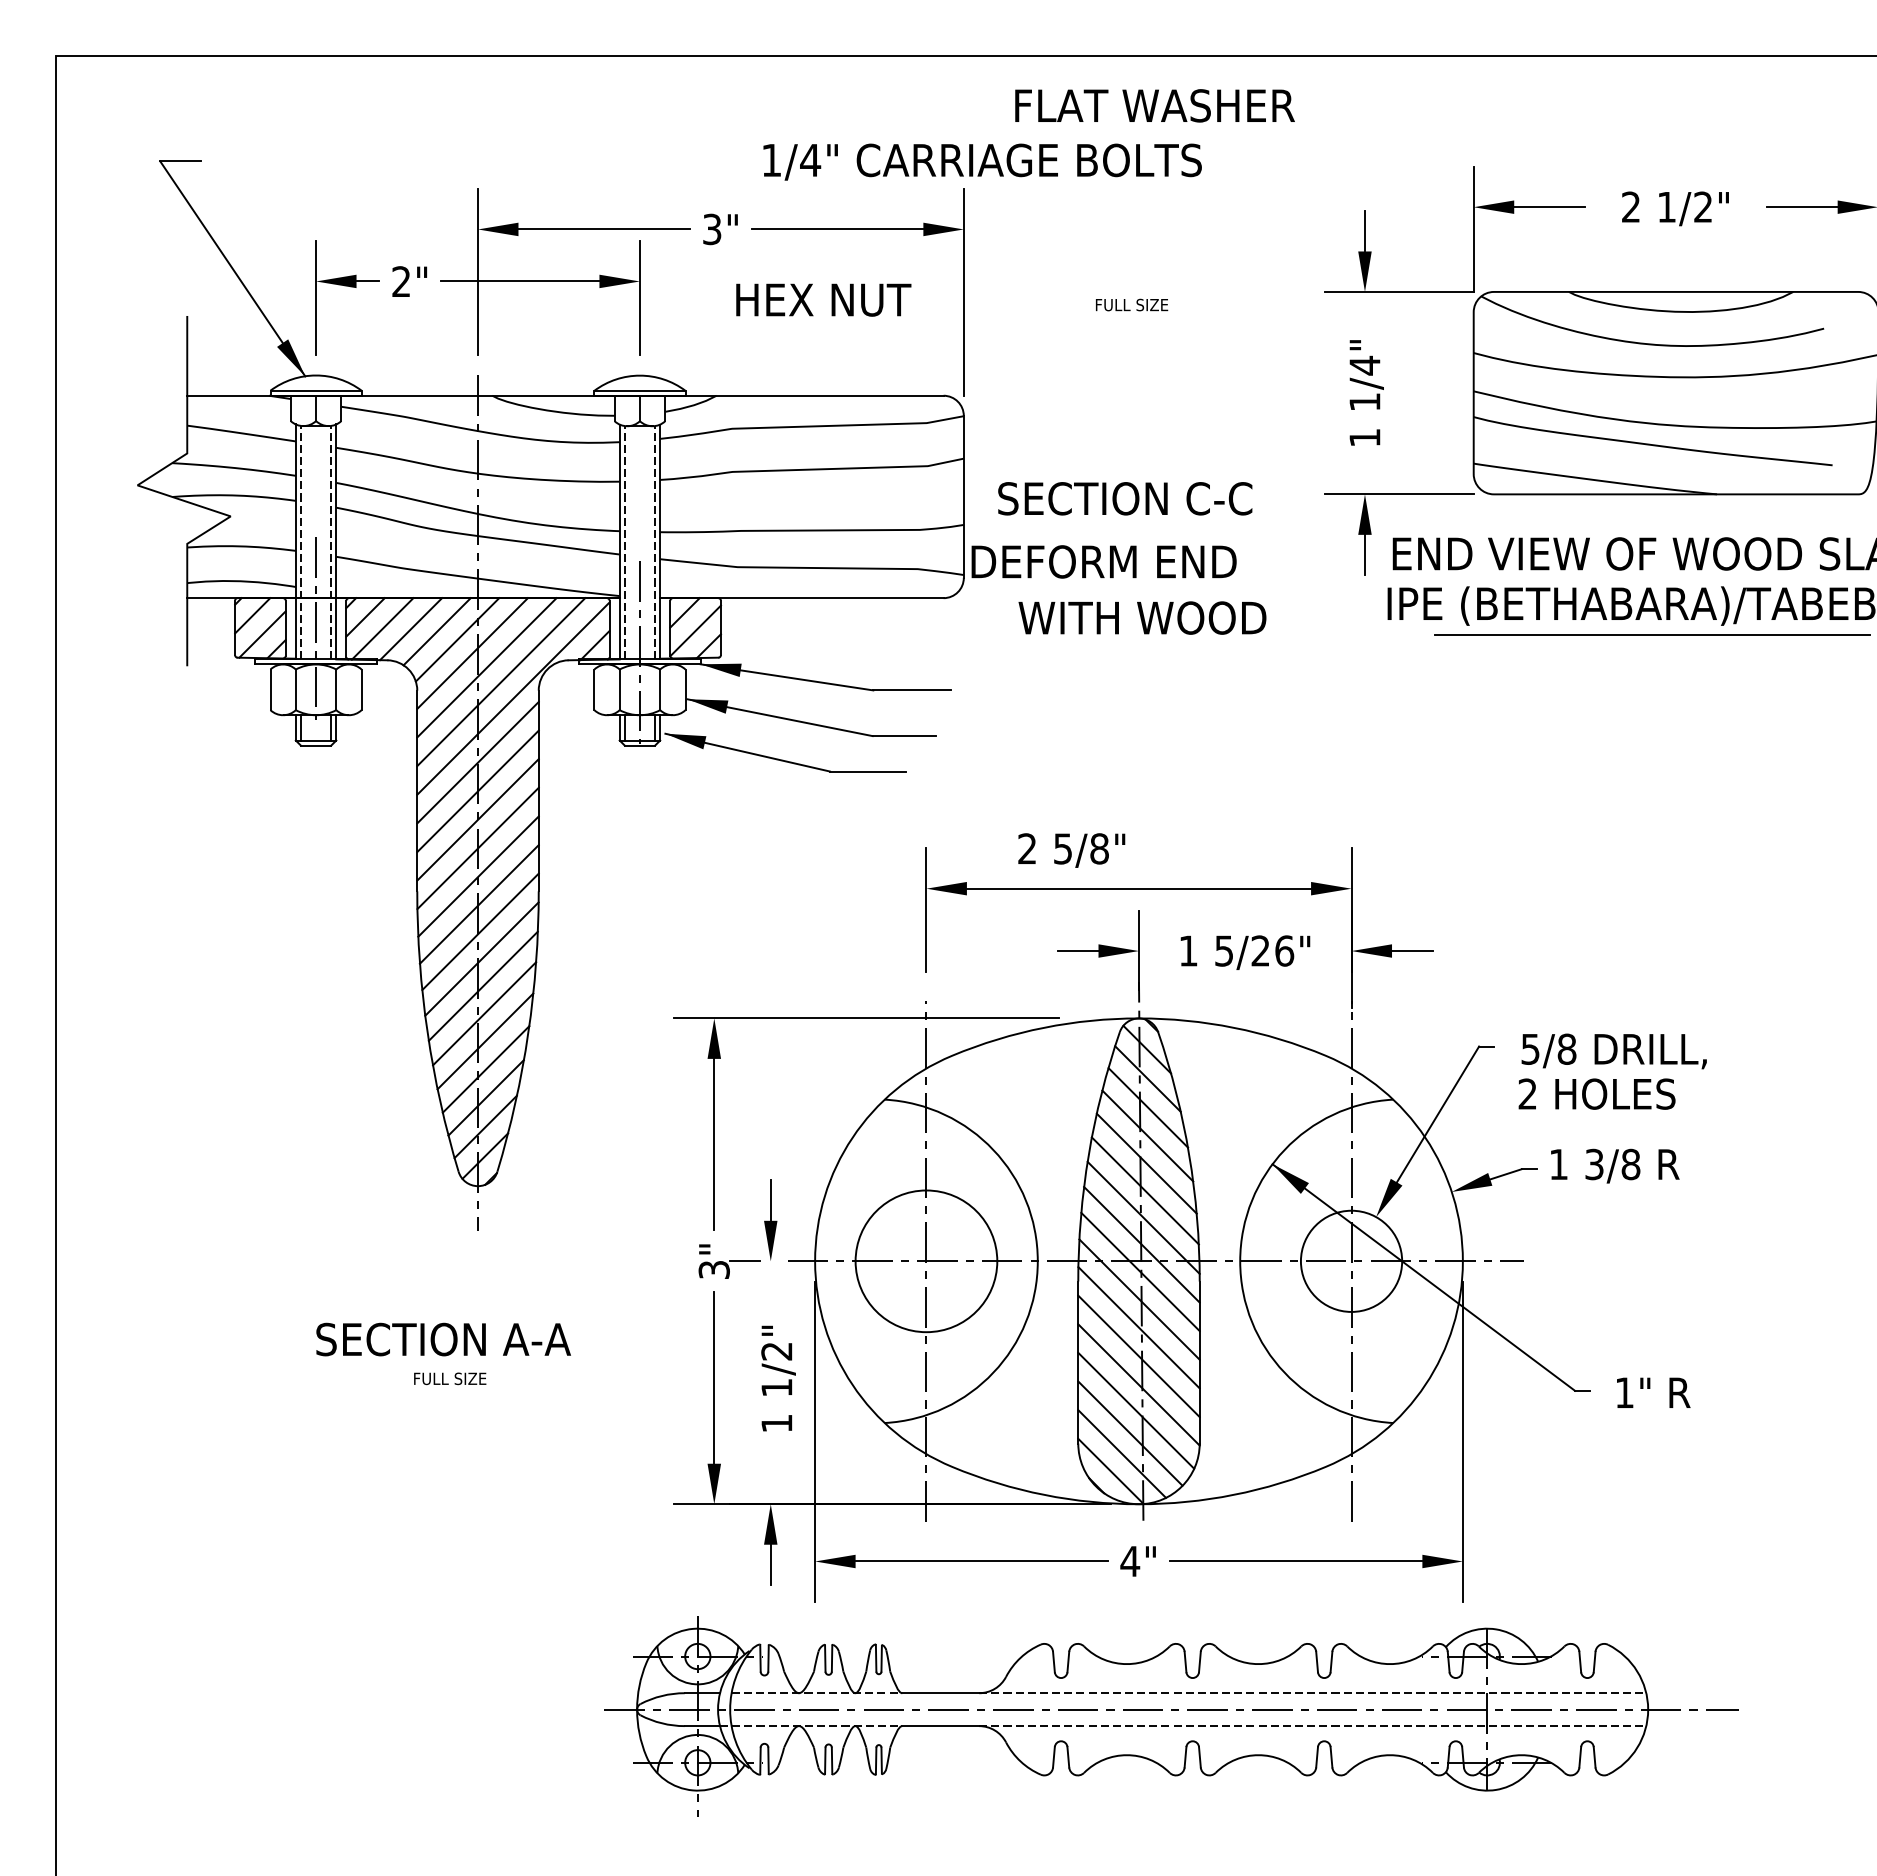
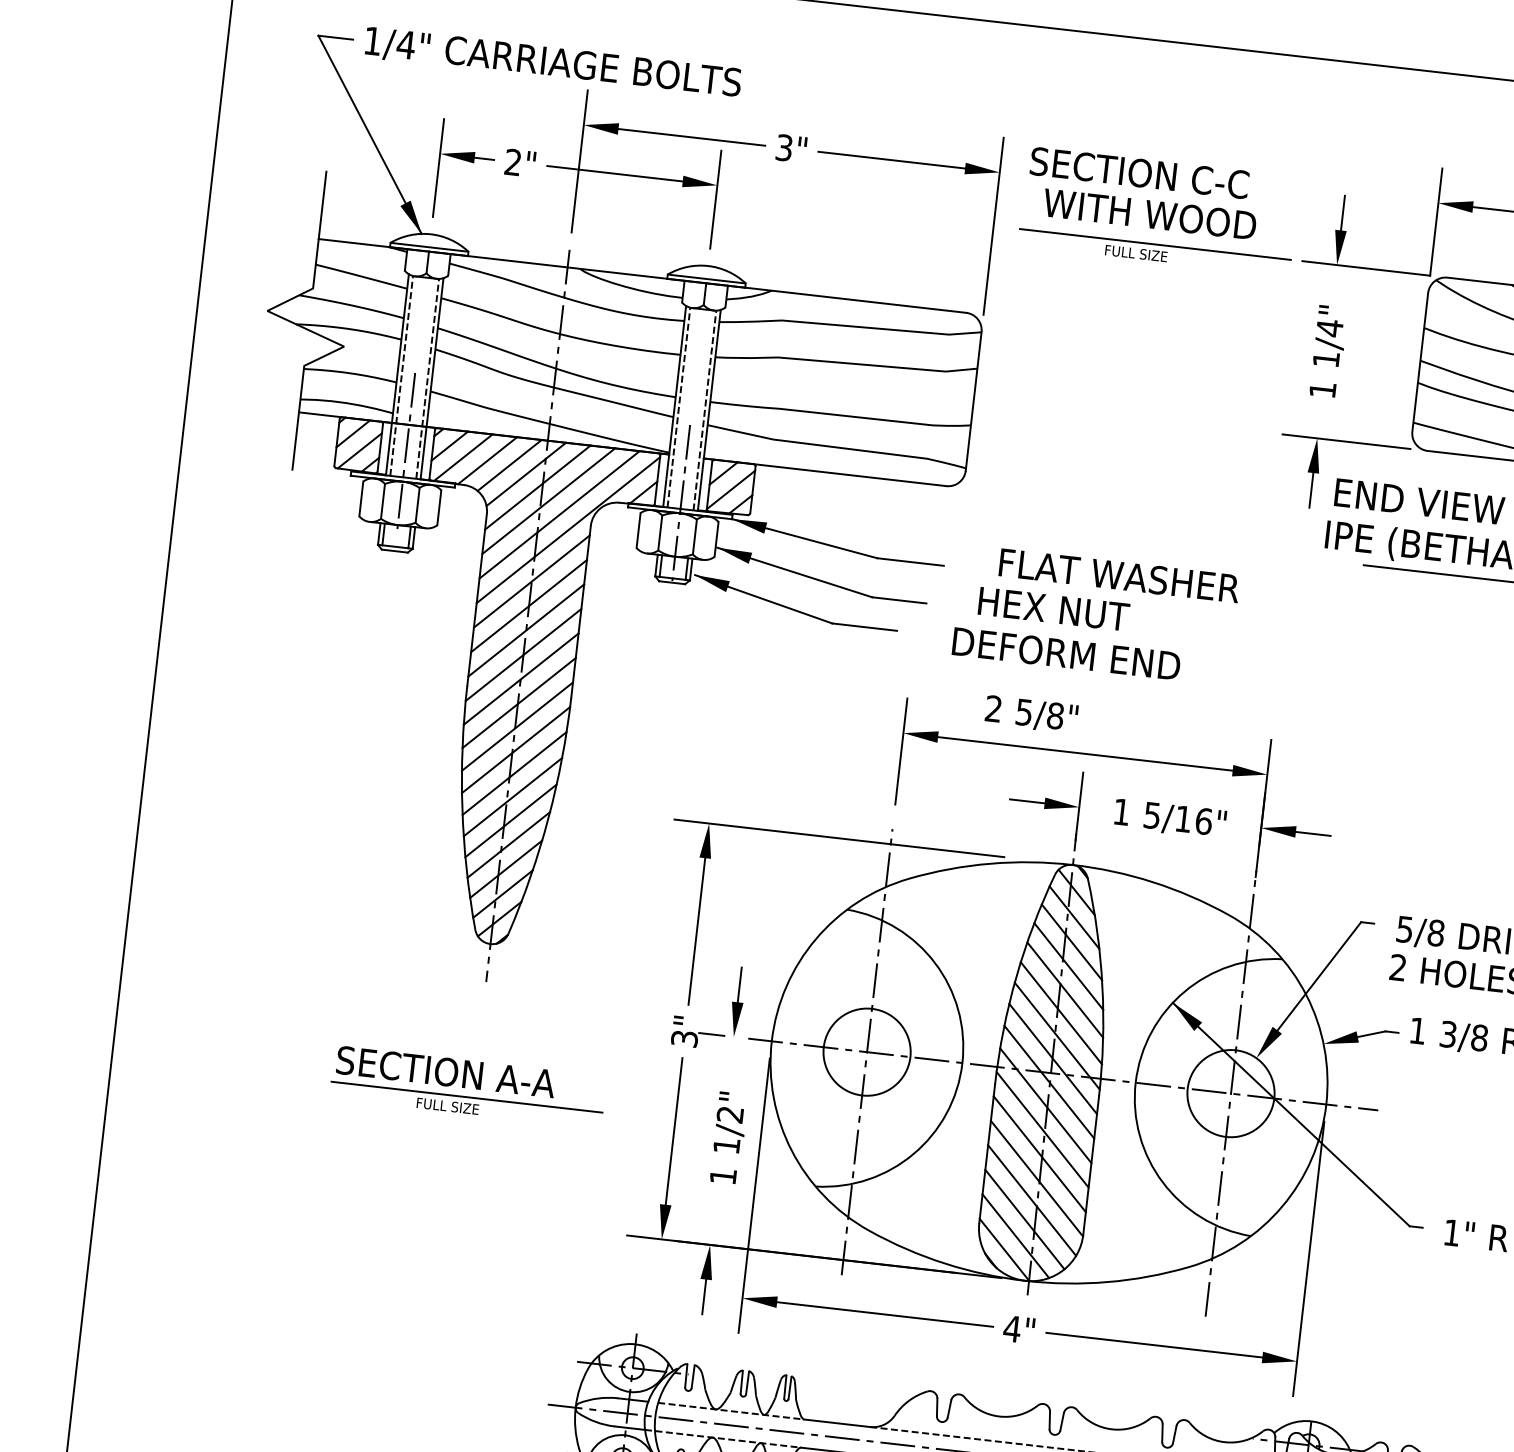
text: (1154, 105) -> (1119, 575), moved
text: (982, 161) -> (553, 62), moved
line: (1152, 292) -> (1155, 244), added
text: (823, 299) -> (1053, 608), moved
text: (1125, 498) -> (1139, 172), moved
text: (1103, 561) -> (1066, 653), moved
text: (1142, 617) -> (1149, 213), moved
text: (1260, 950) -> (1183, 818), 5/26" -> 5/16"
circle: (926, 1260) -> (867, 1051), size x0.71
line: (470, 1365) -> (466, 1096), added

